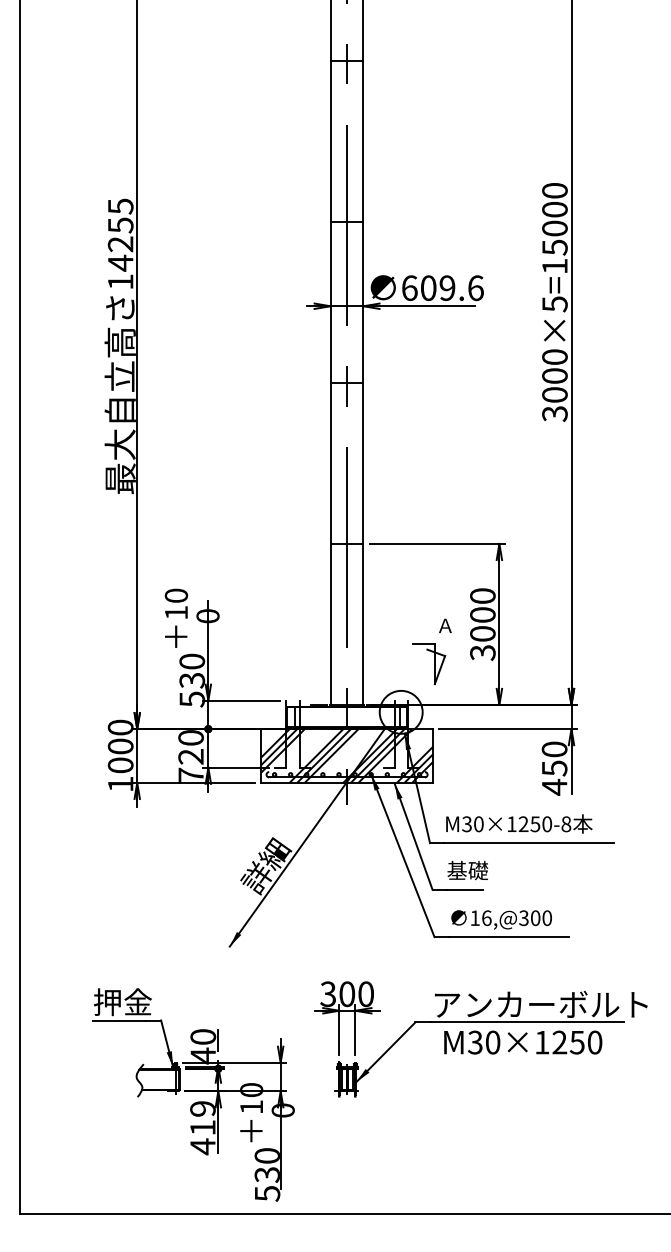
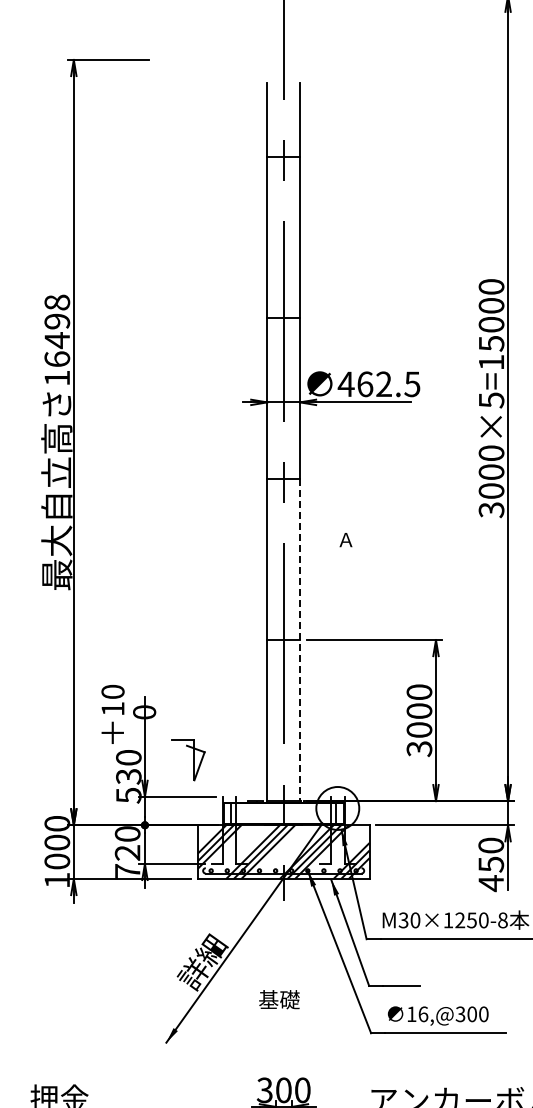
text: (120, 234) -> (57, 330), 14255 -> 16498
text: (442, 288) -> (379, 384), 609.6 -> 462.5
line: (363, 544) -> (300, 640), solid -> dashed
text: (445, 625) -> (346, 539), moved
part: (429, 664) -> (189, 760), moved
text: (467, 870) -> (279, 999), moved

